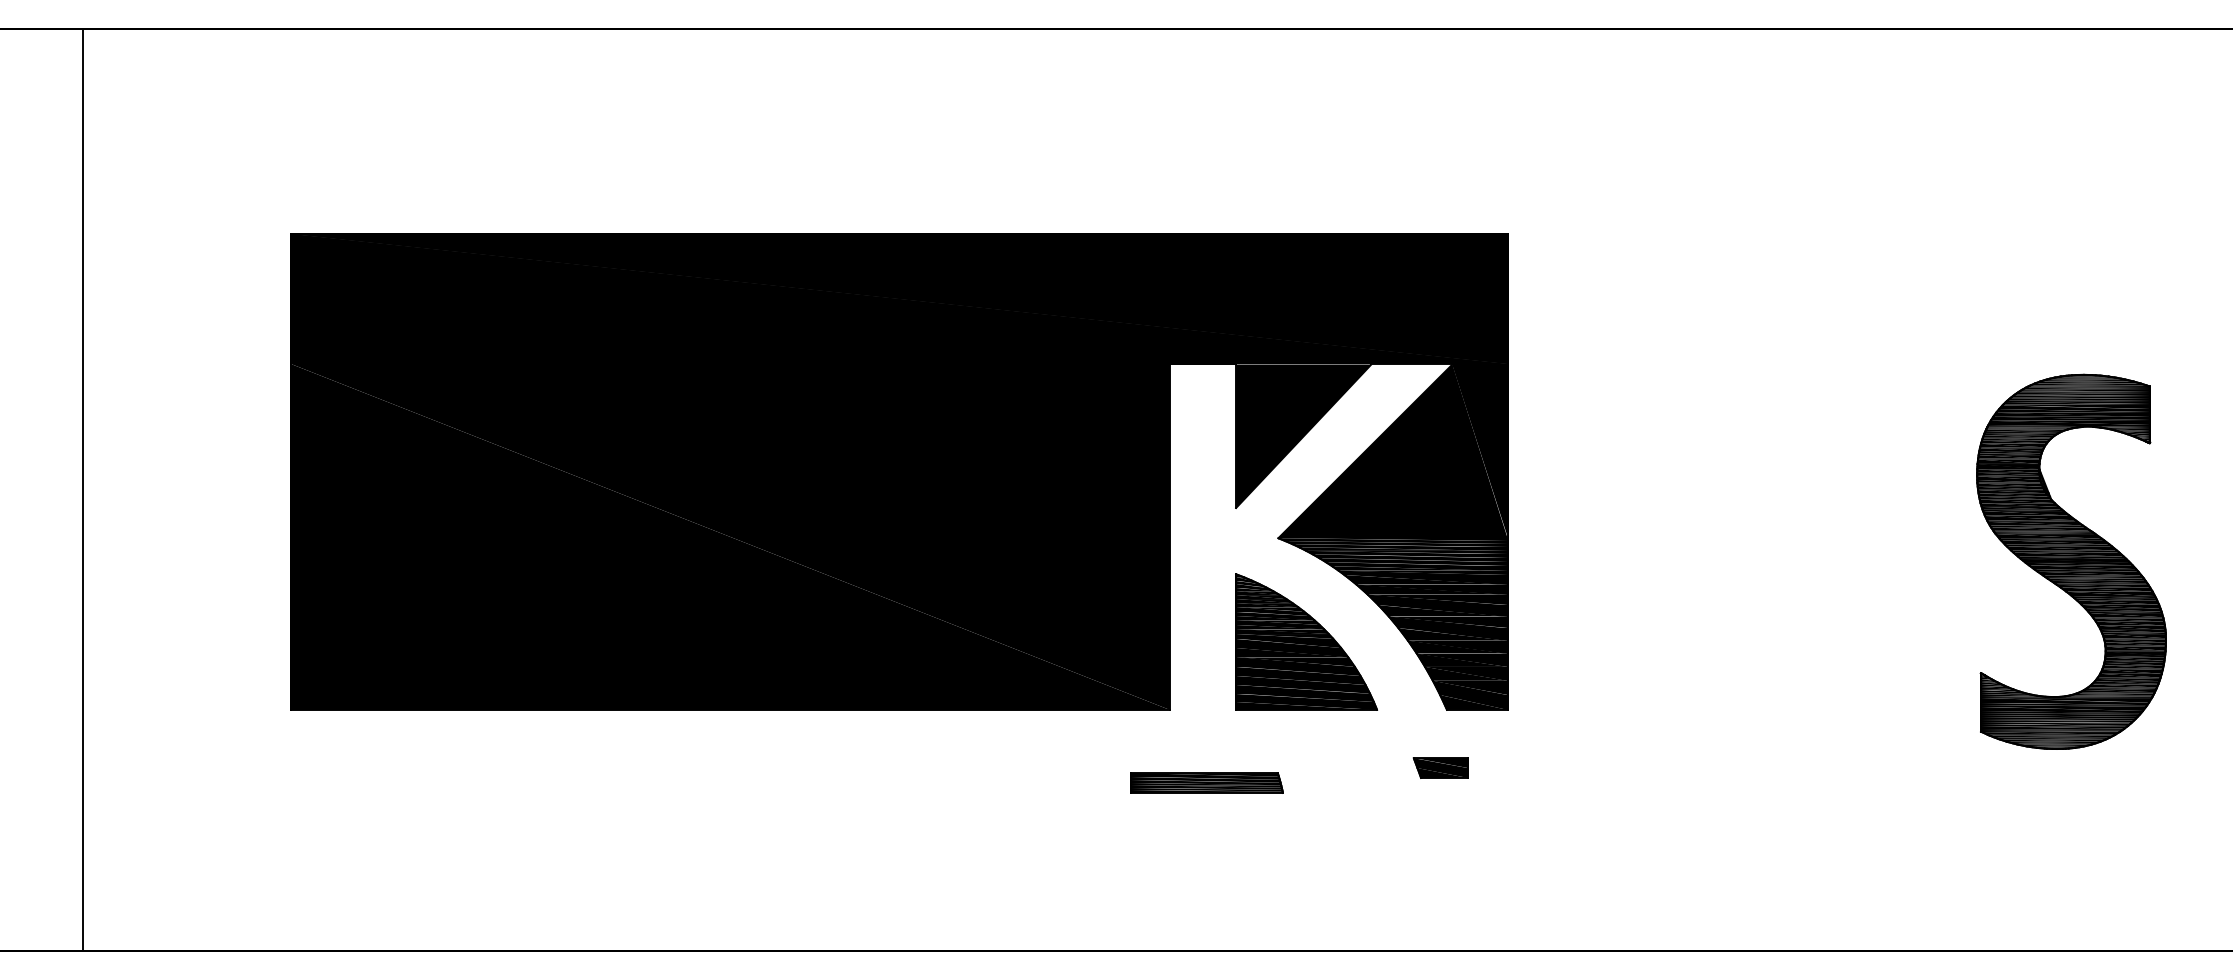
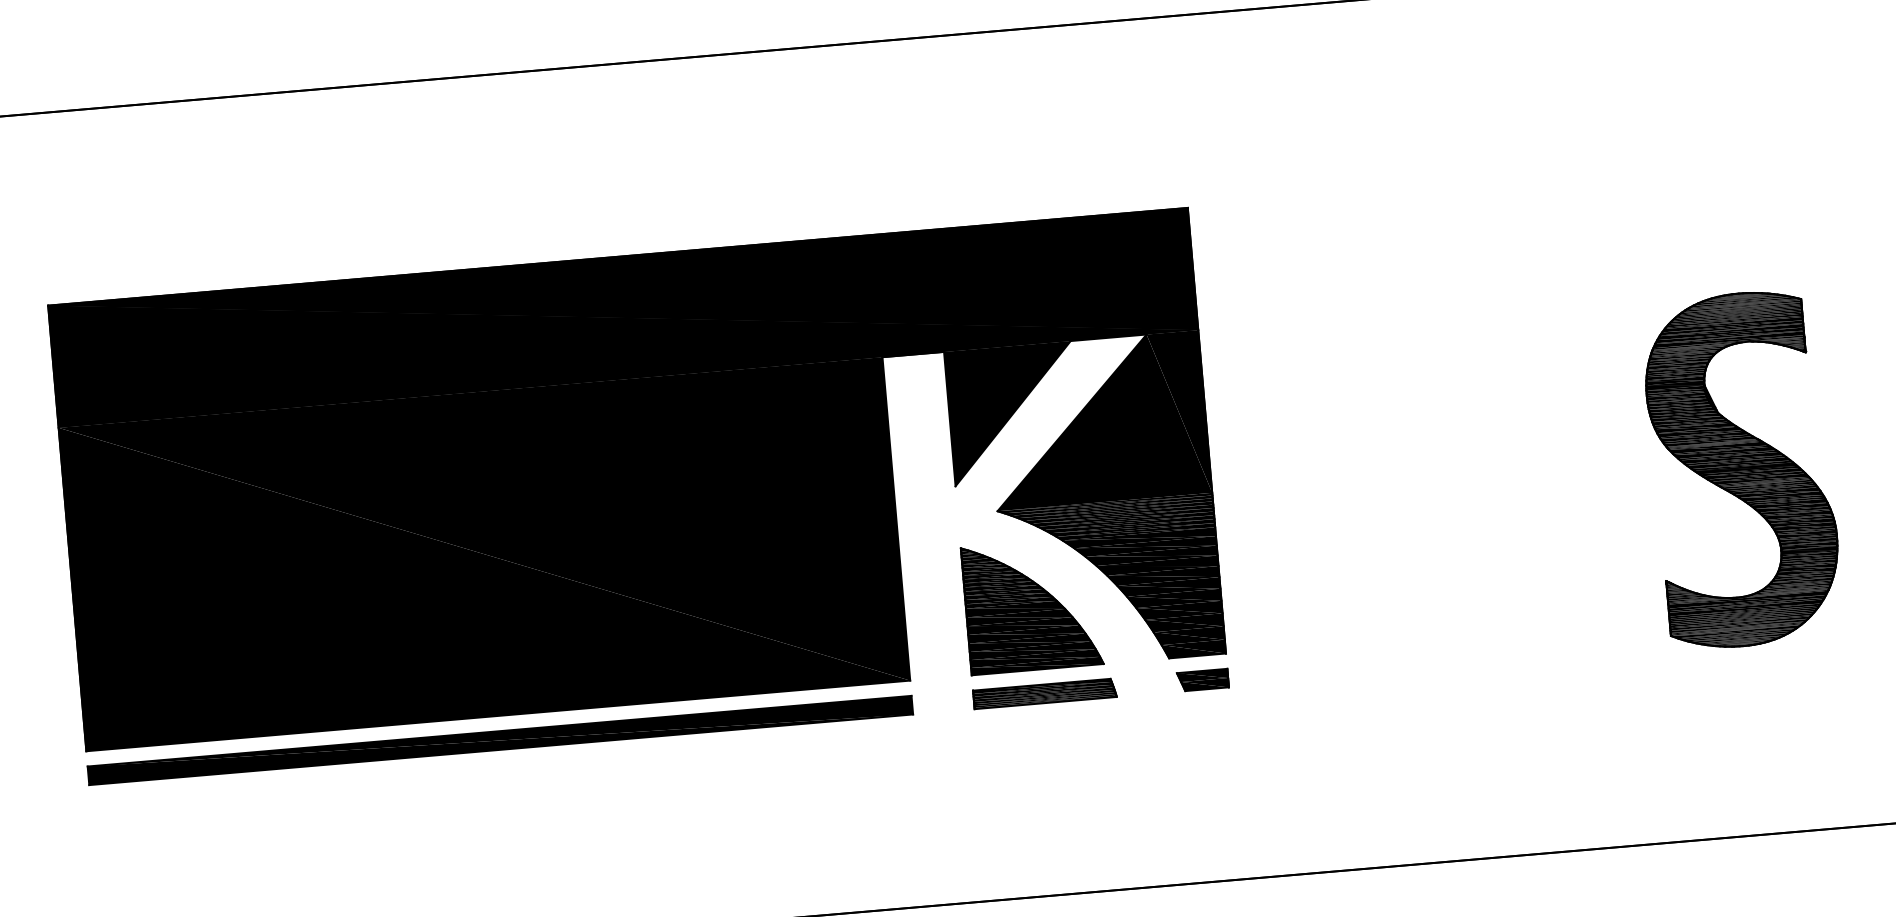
part: (730, 735) -> (500, 739), added
part: (1440, 767) -> (1202, 679), moved
part: (1206, 782) -> (1044, 693), moved

